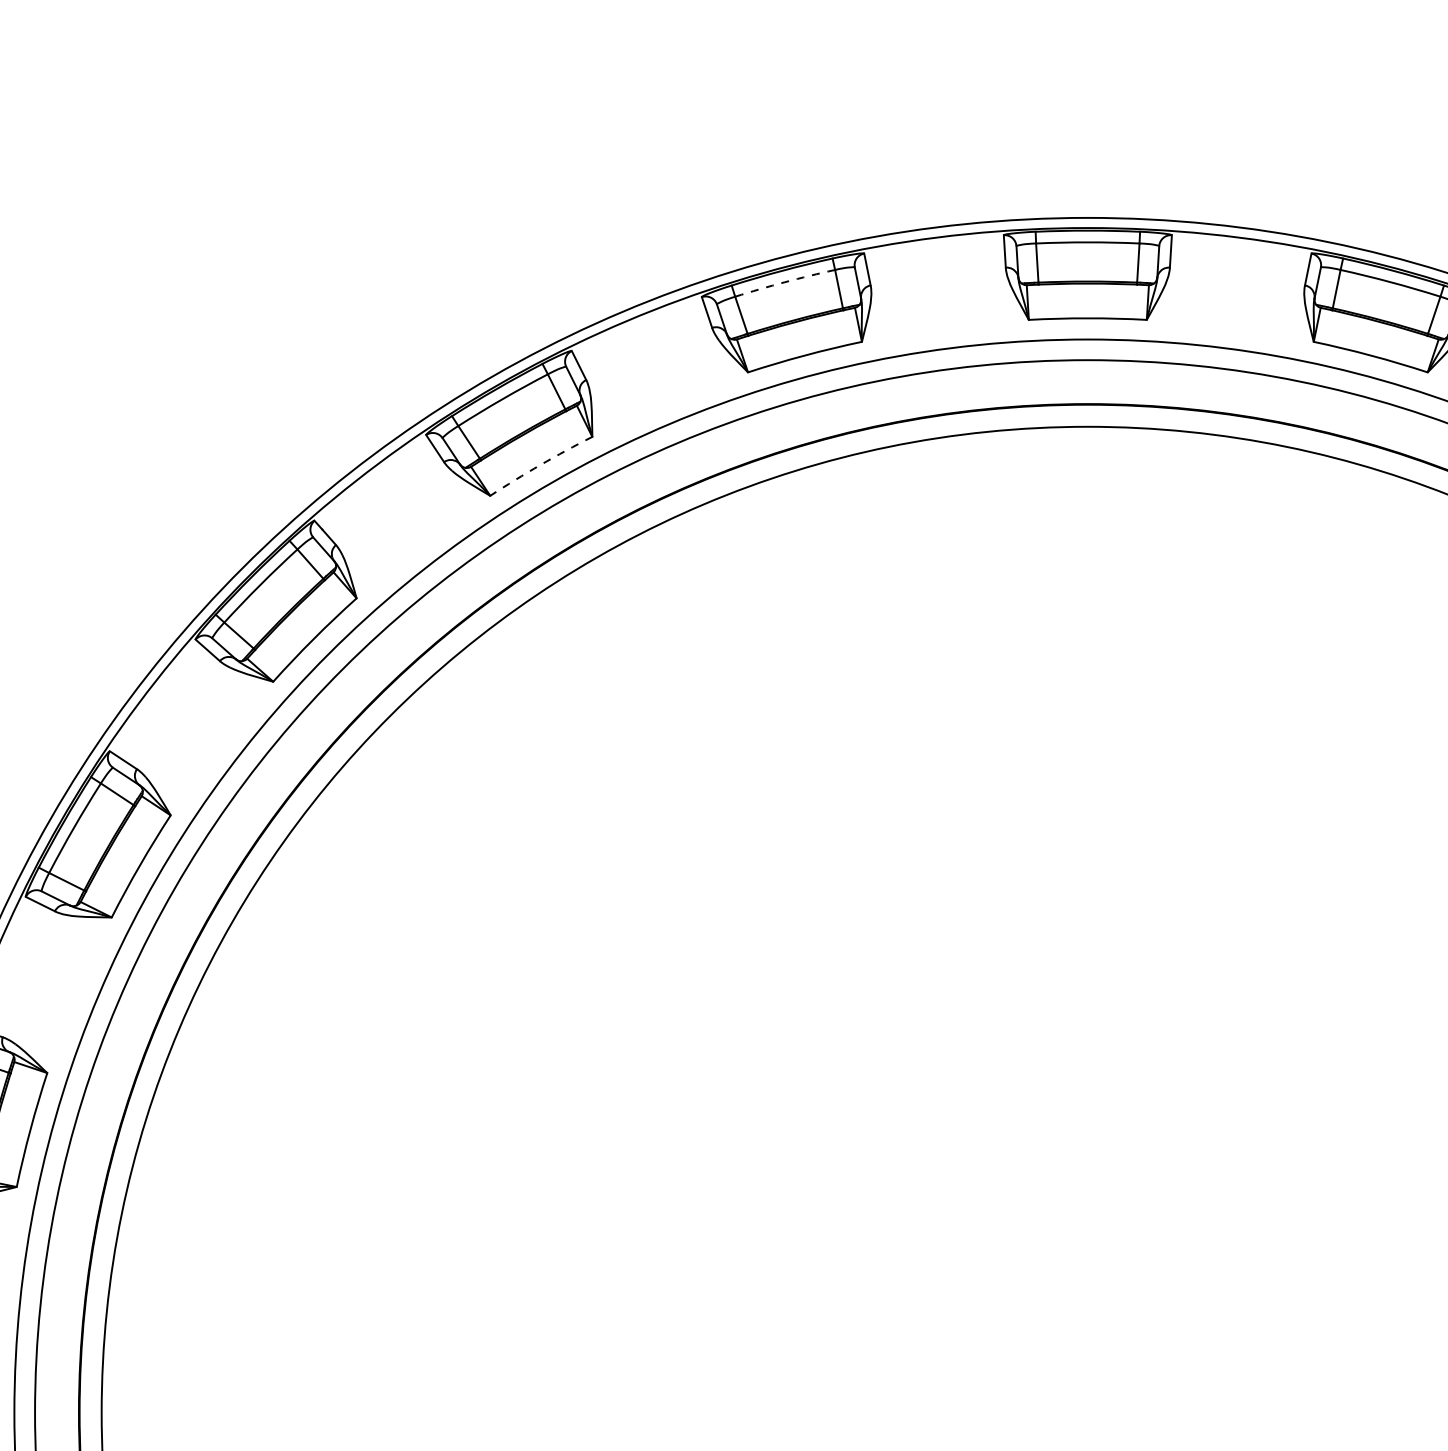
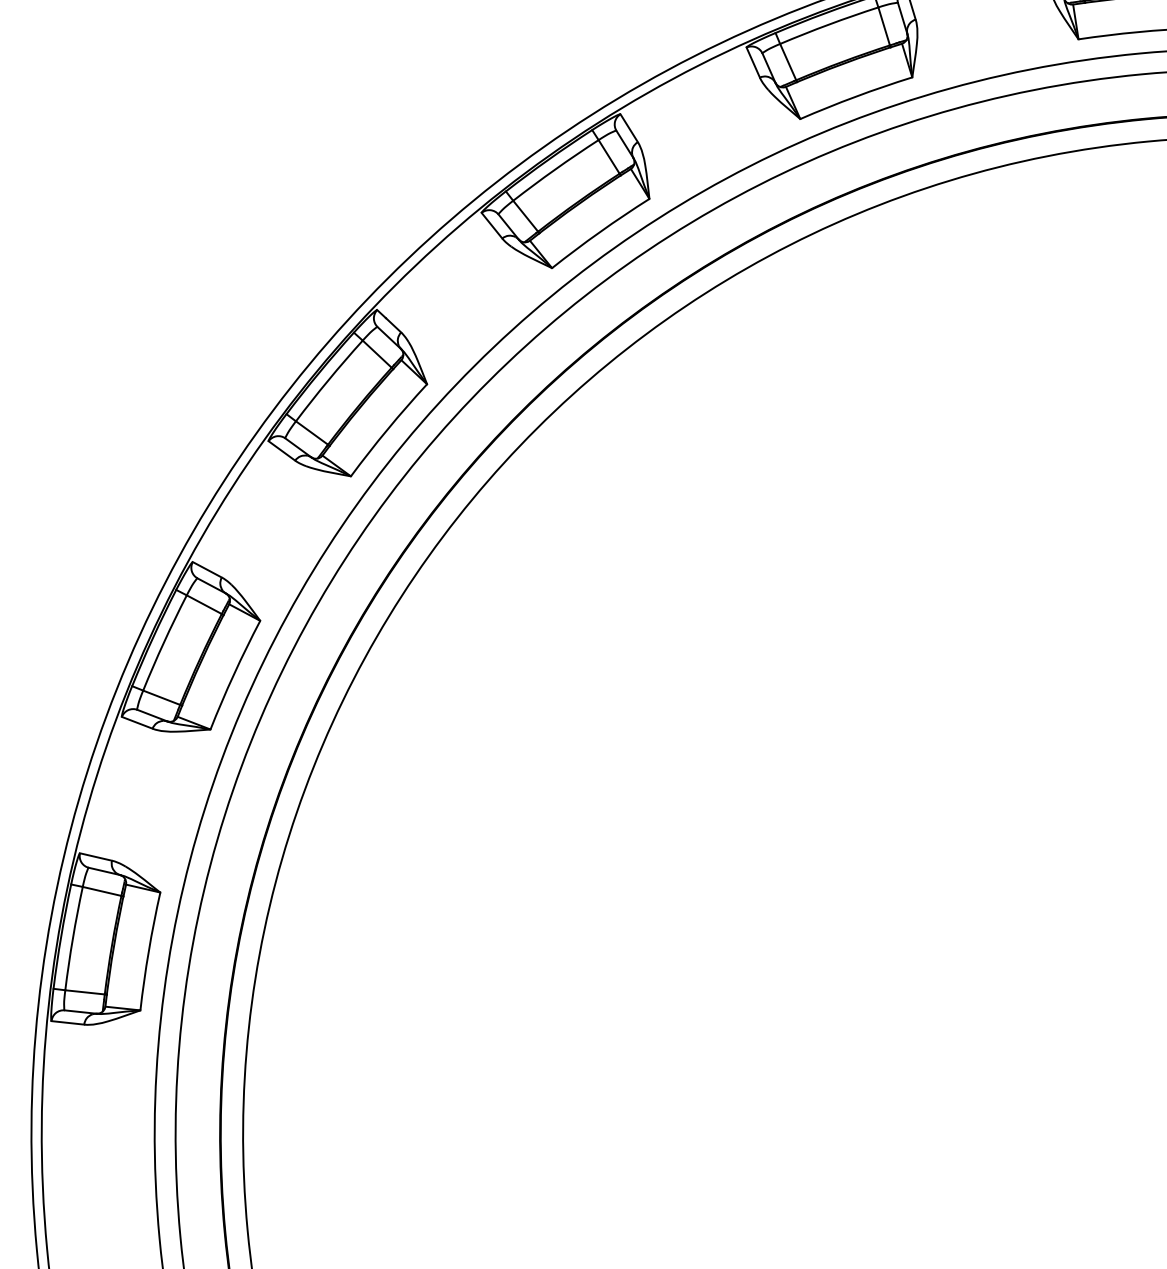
arc: (784, 282) -> (828, 24), dashed -> solid
arc: (540, 464) -> (599, 231), dashed -> solid

